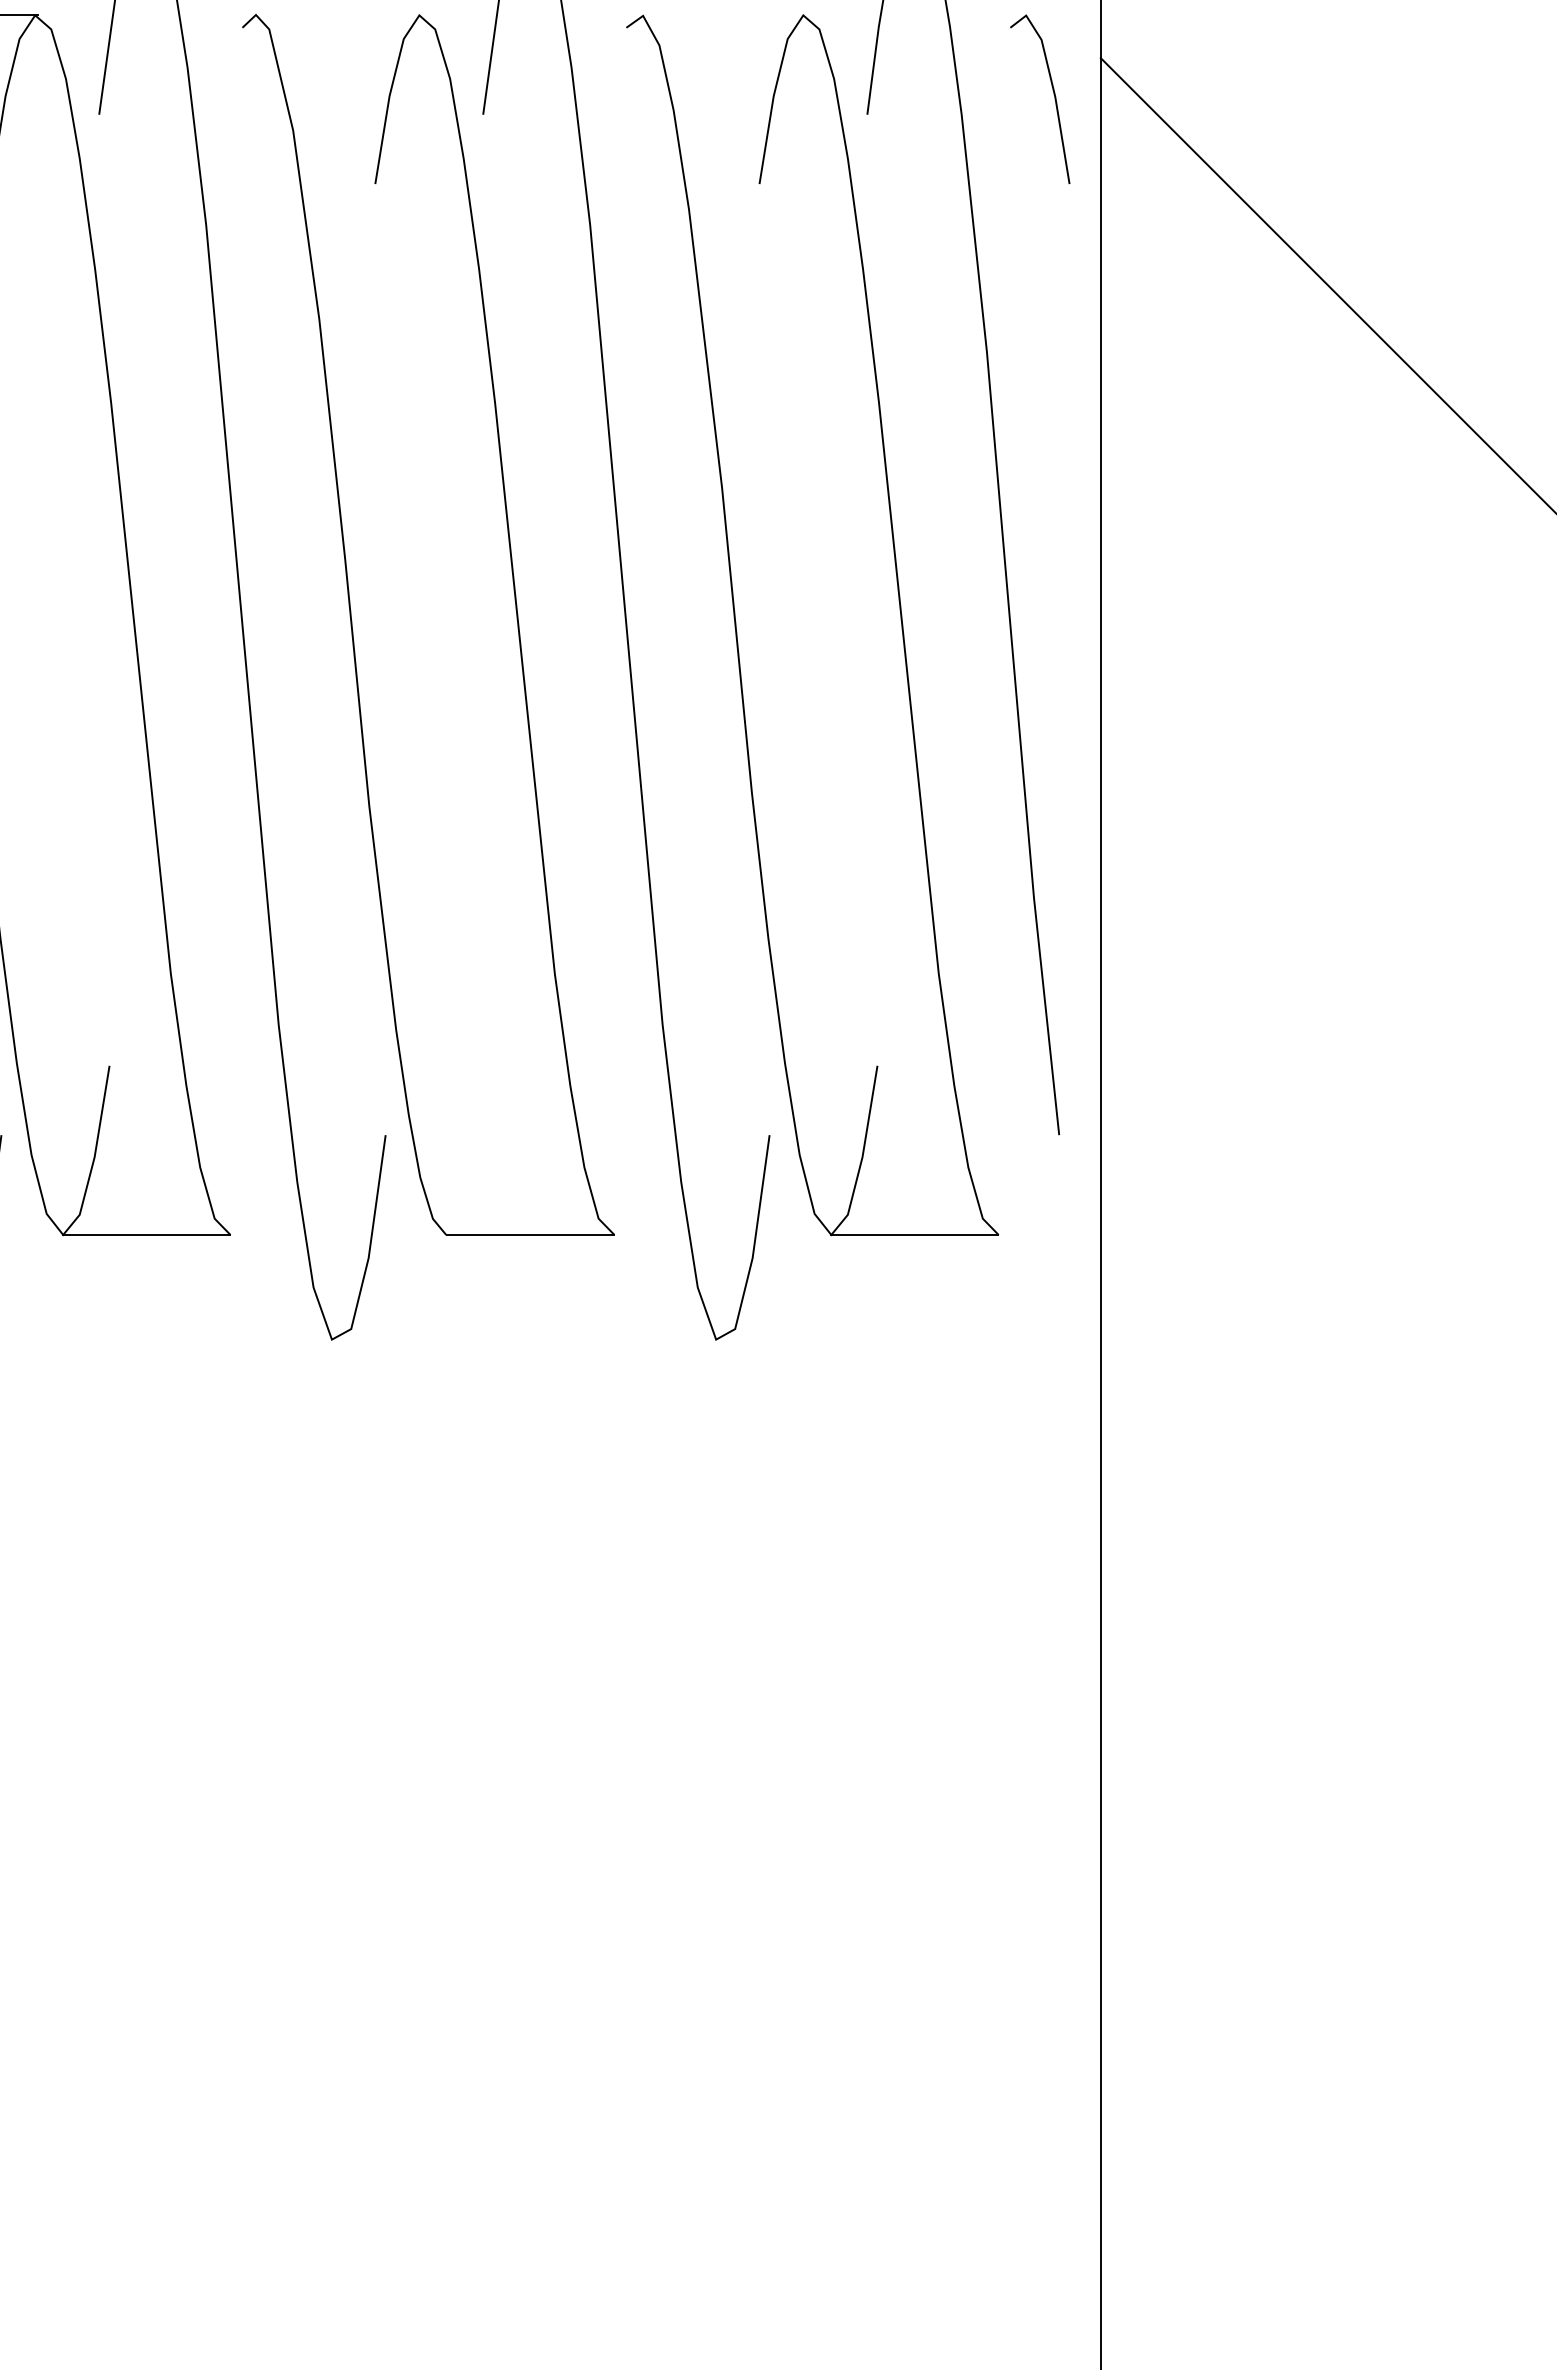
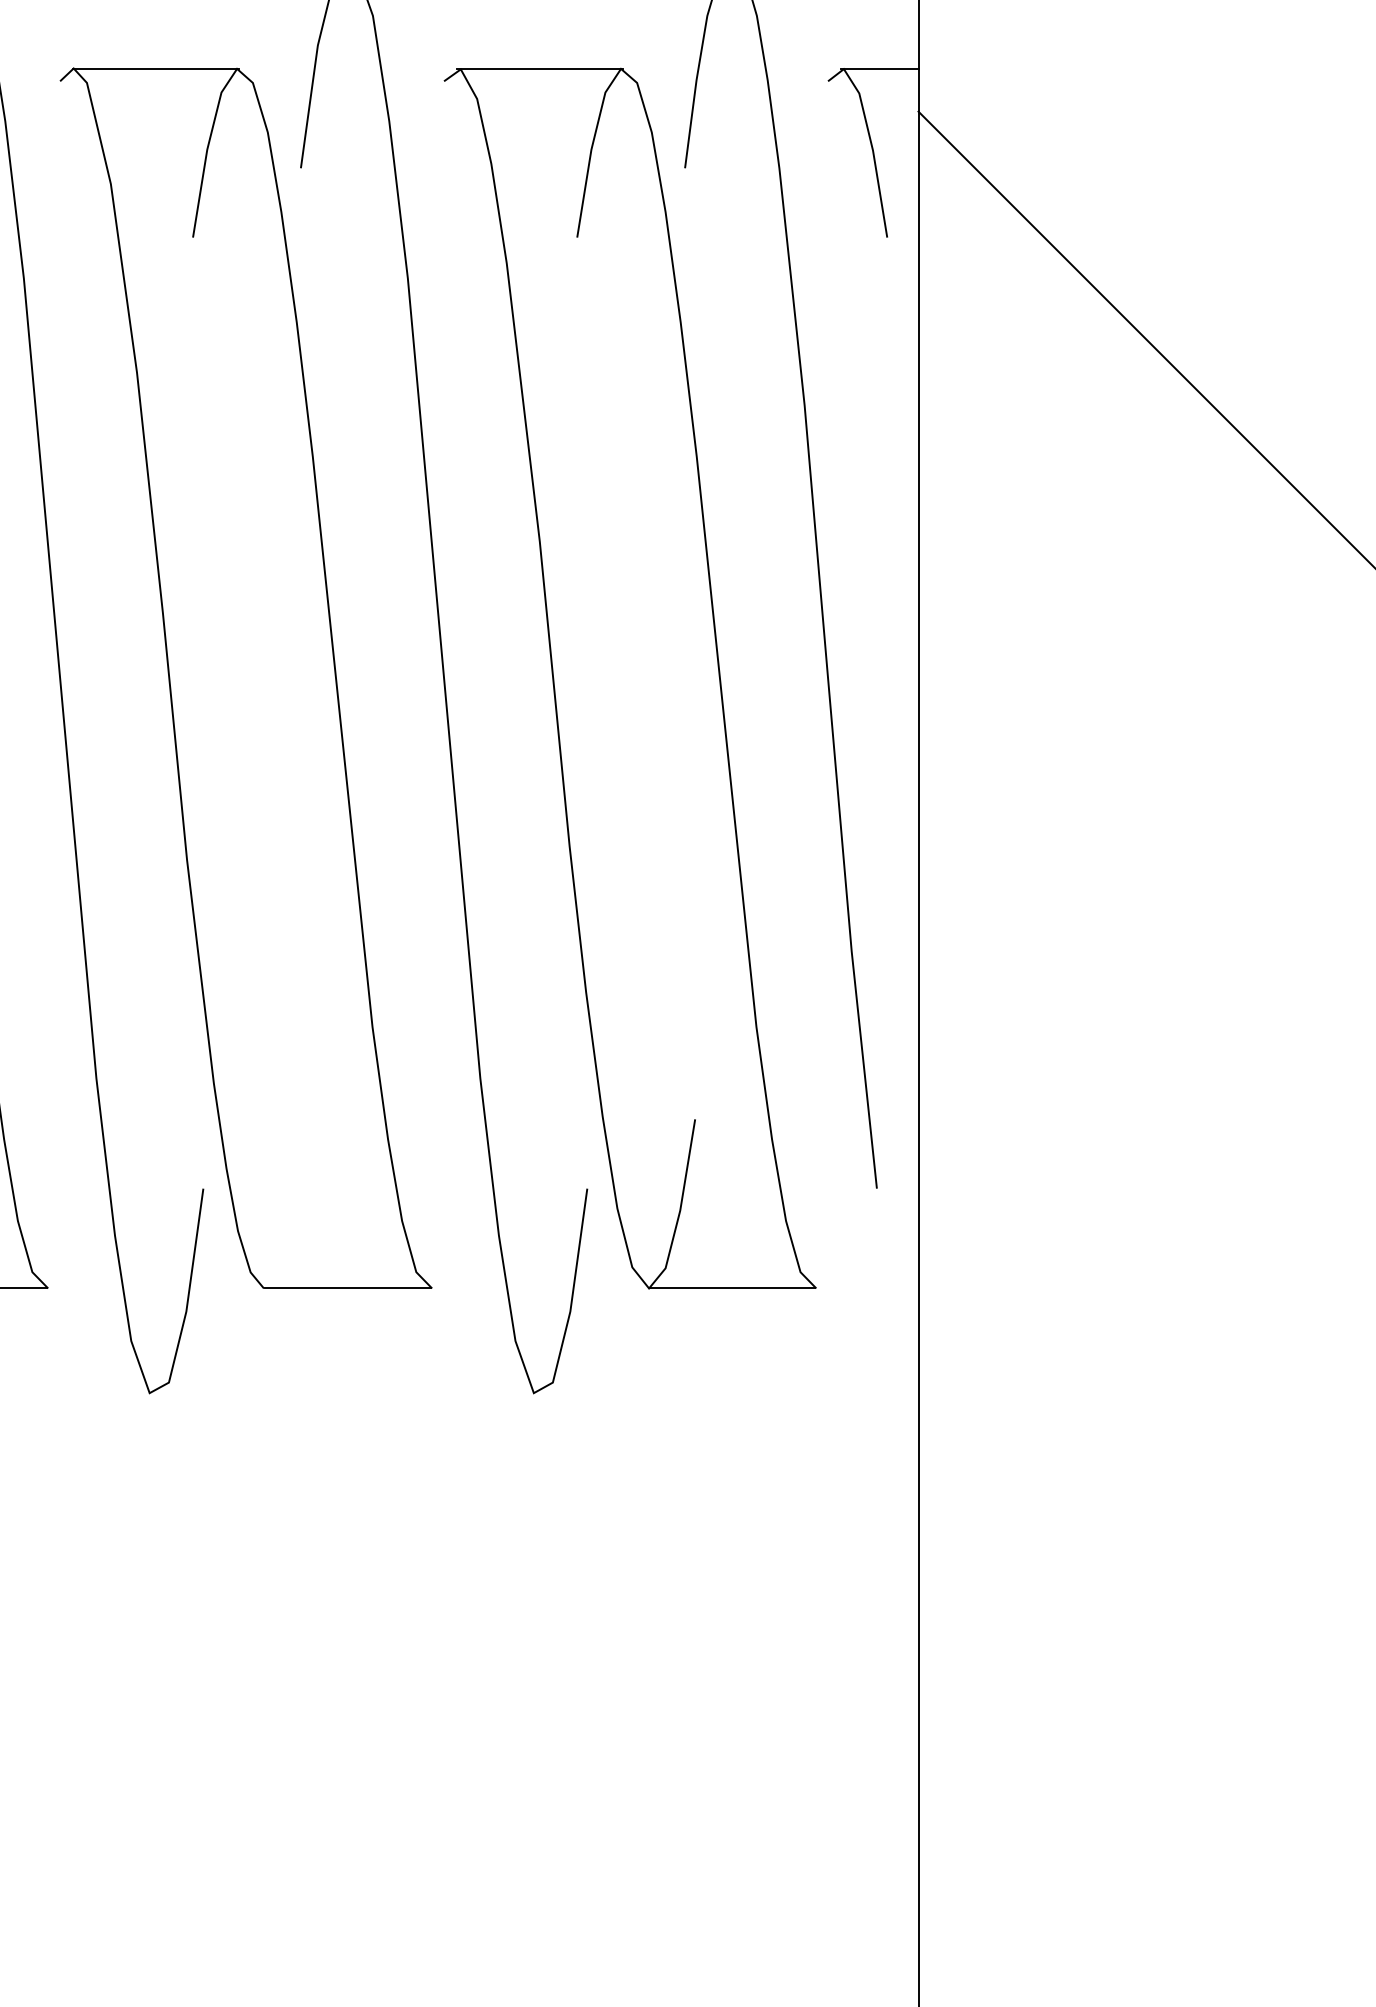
line: (338, 15) -> (156, 69), added
line: (722, 15) -> (540, 69), added
line: (1061, 15) -> (879, 69), added

